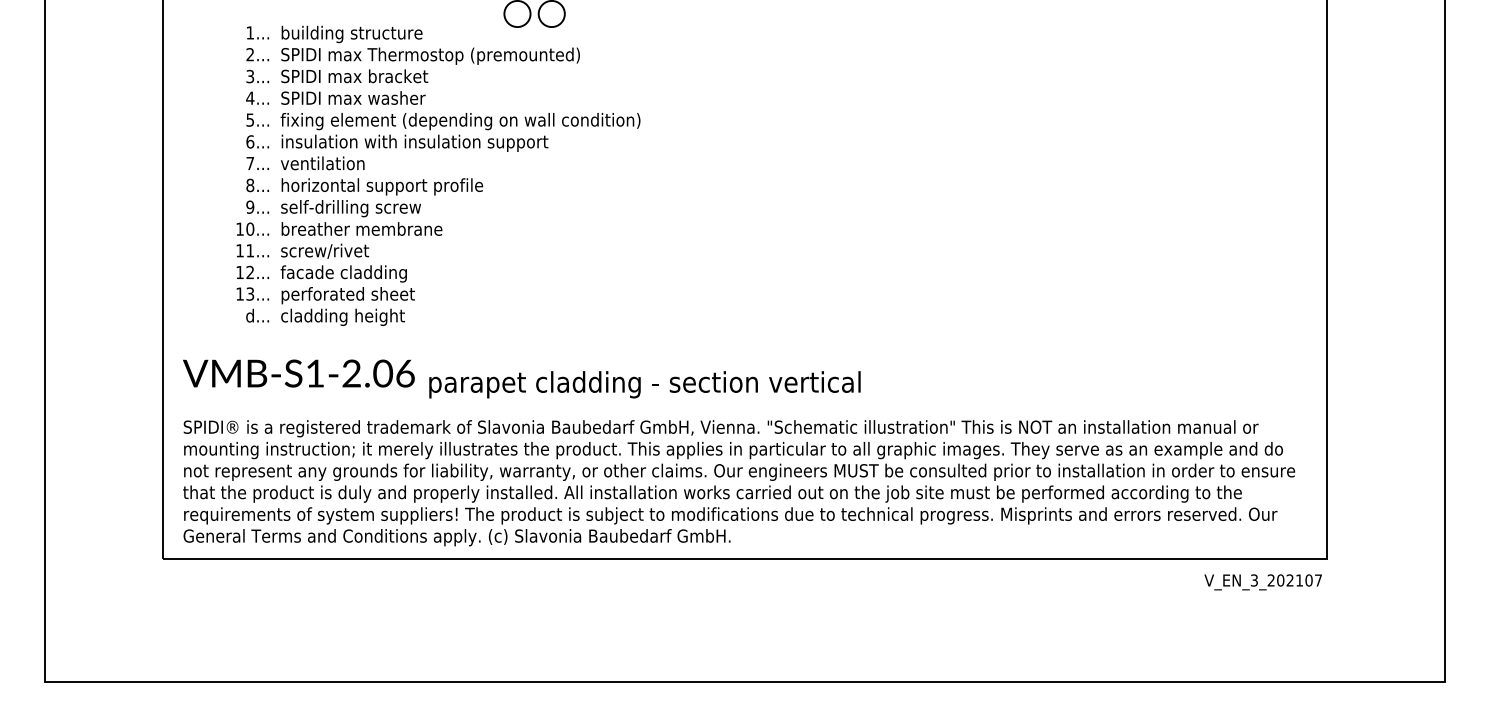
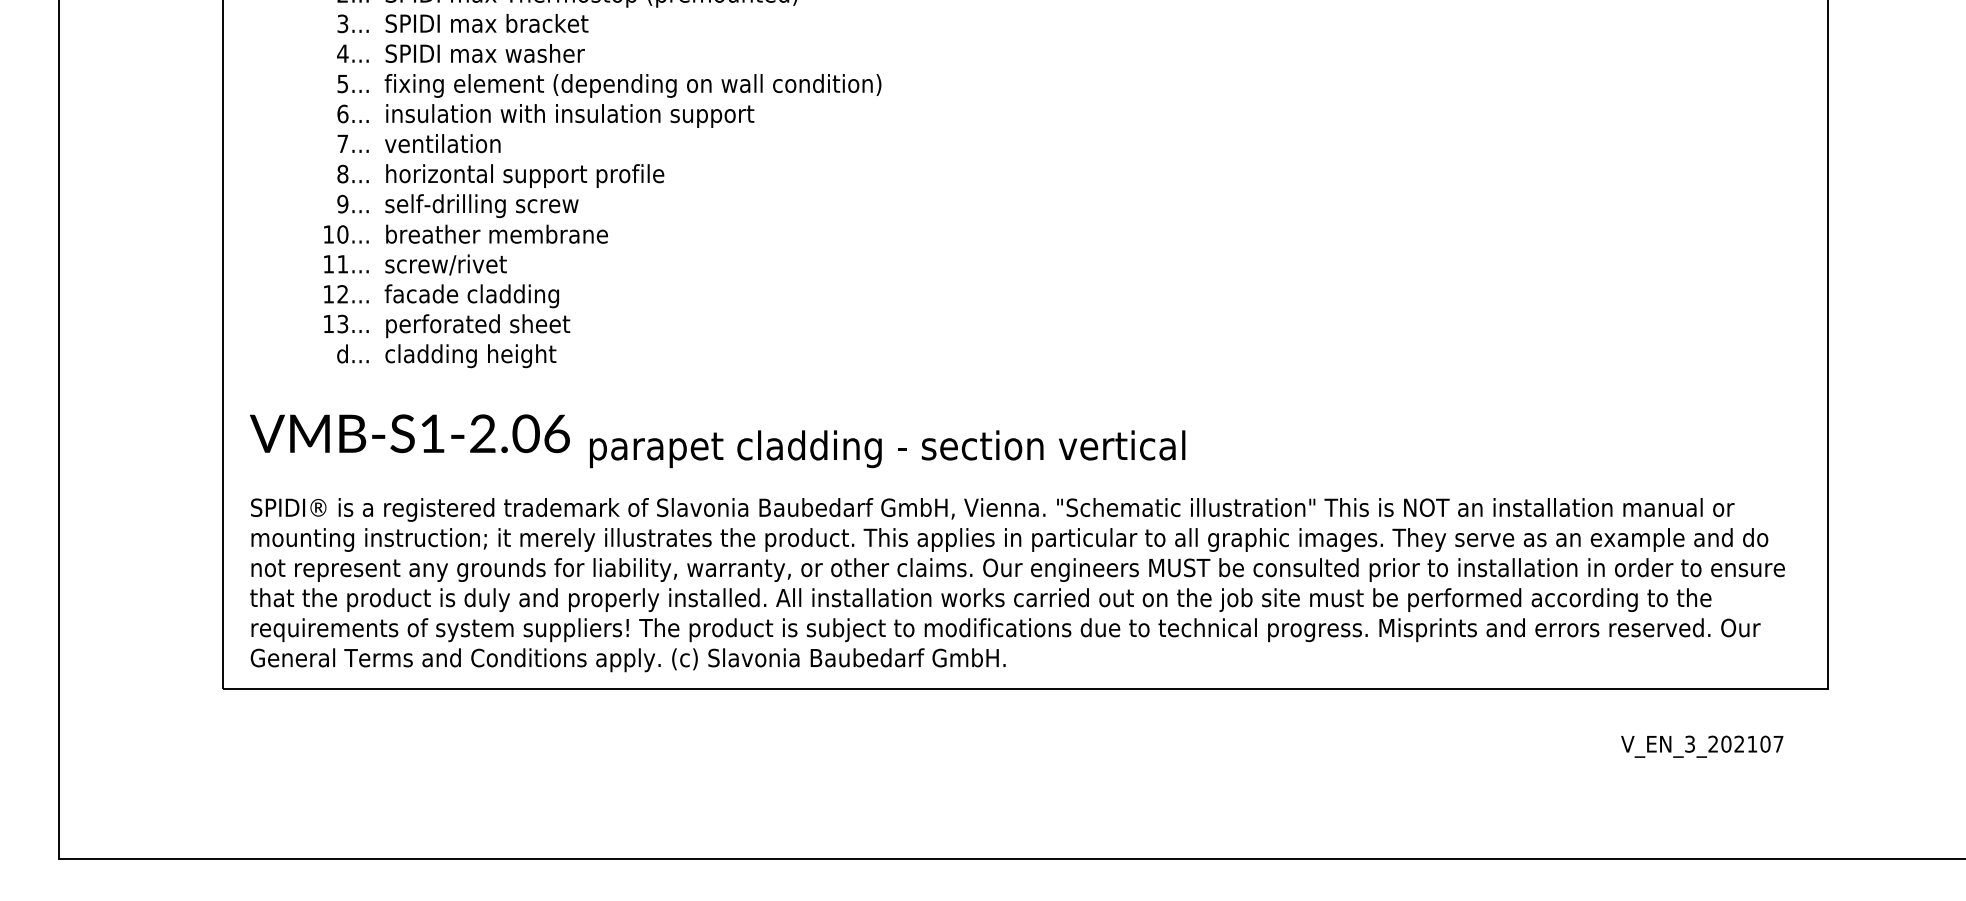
text: (1262, 582) -> (1701, 746), moved

